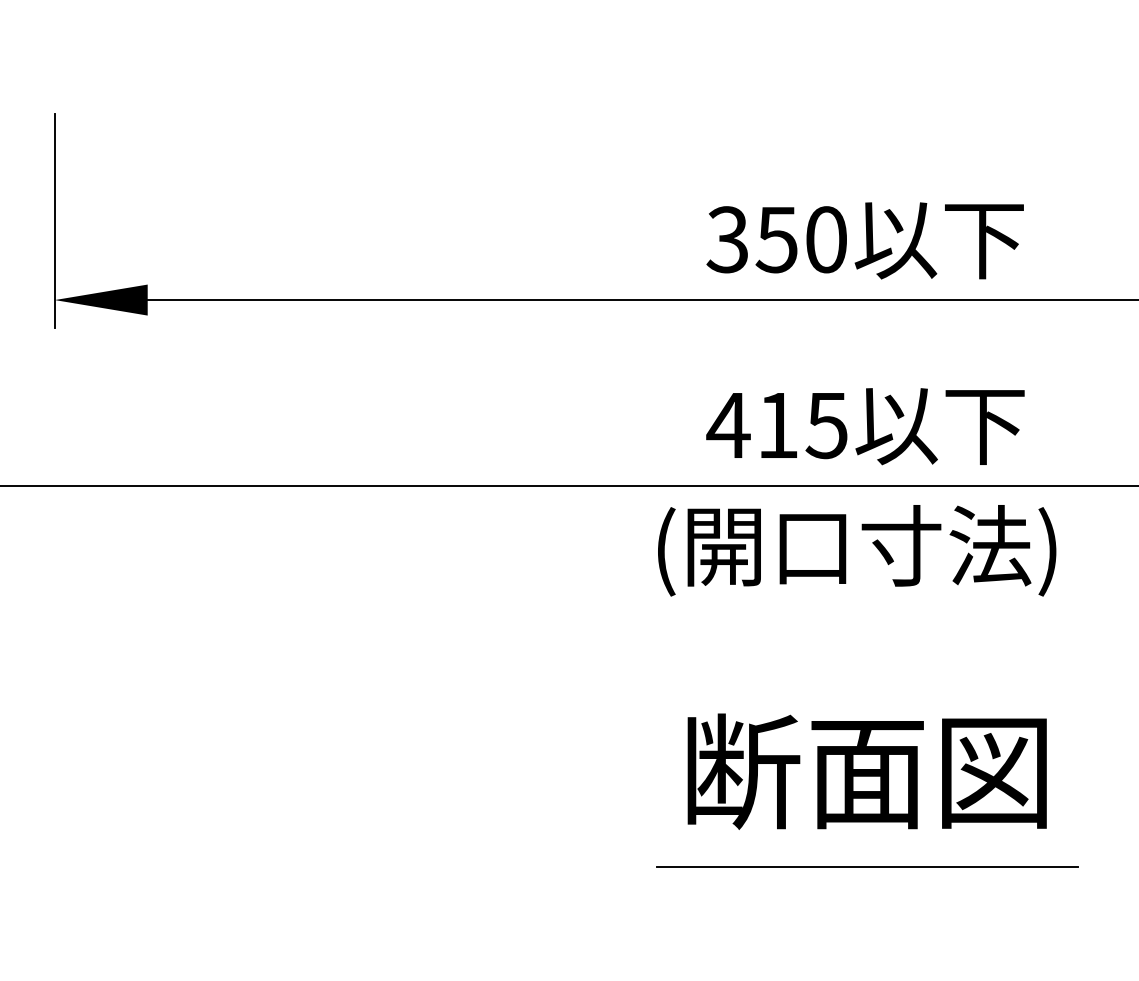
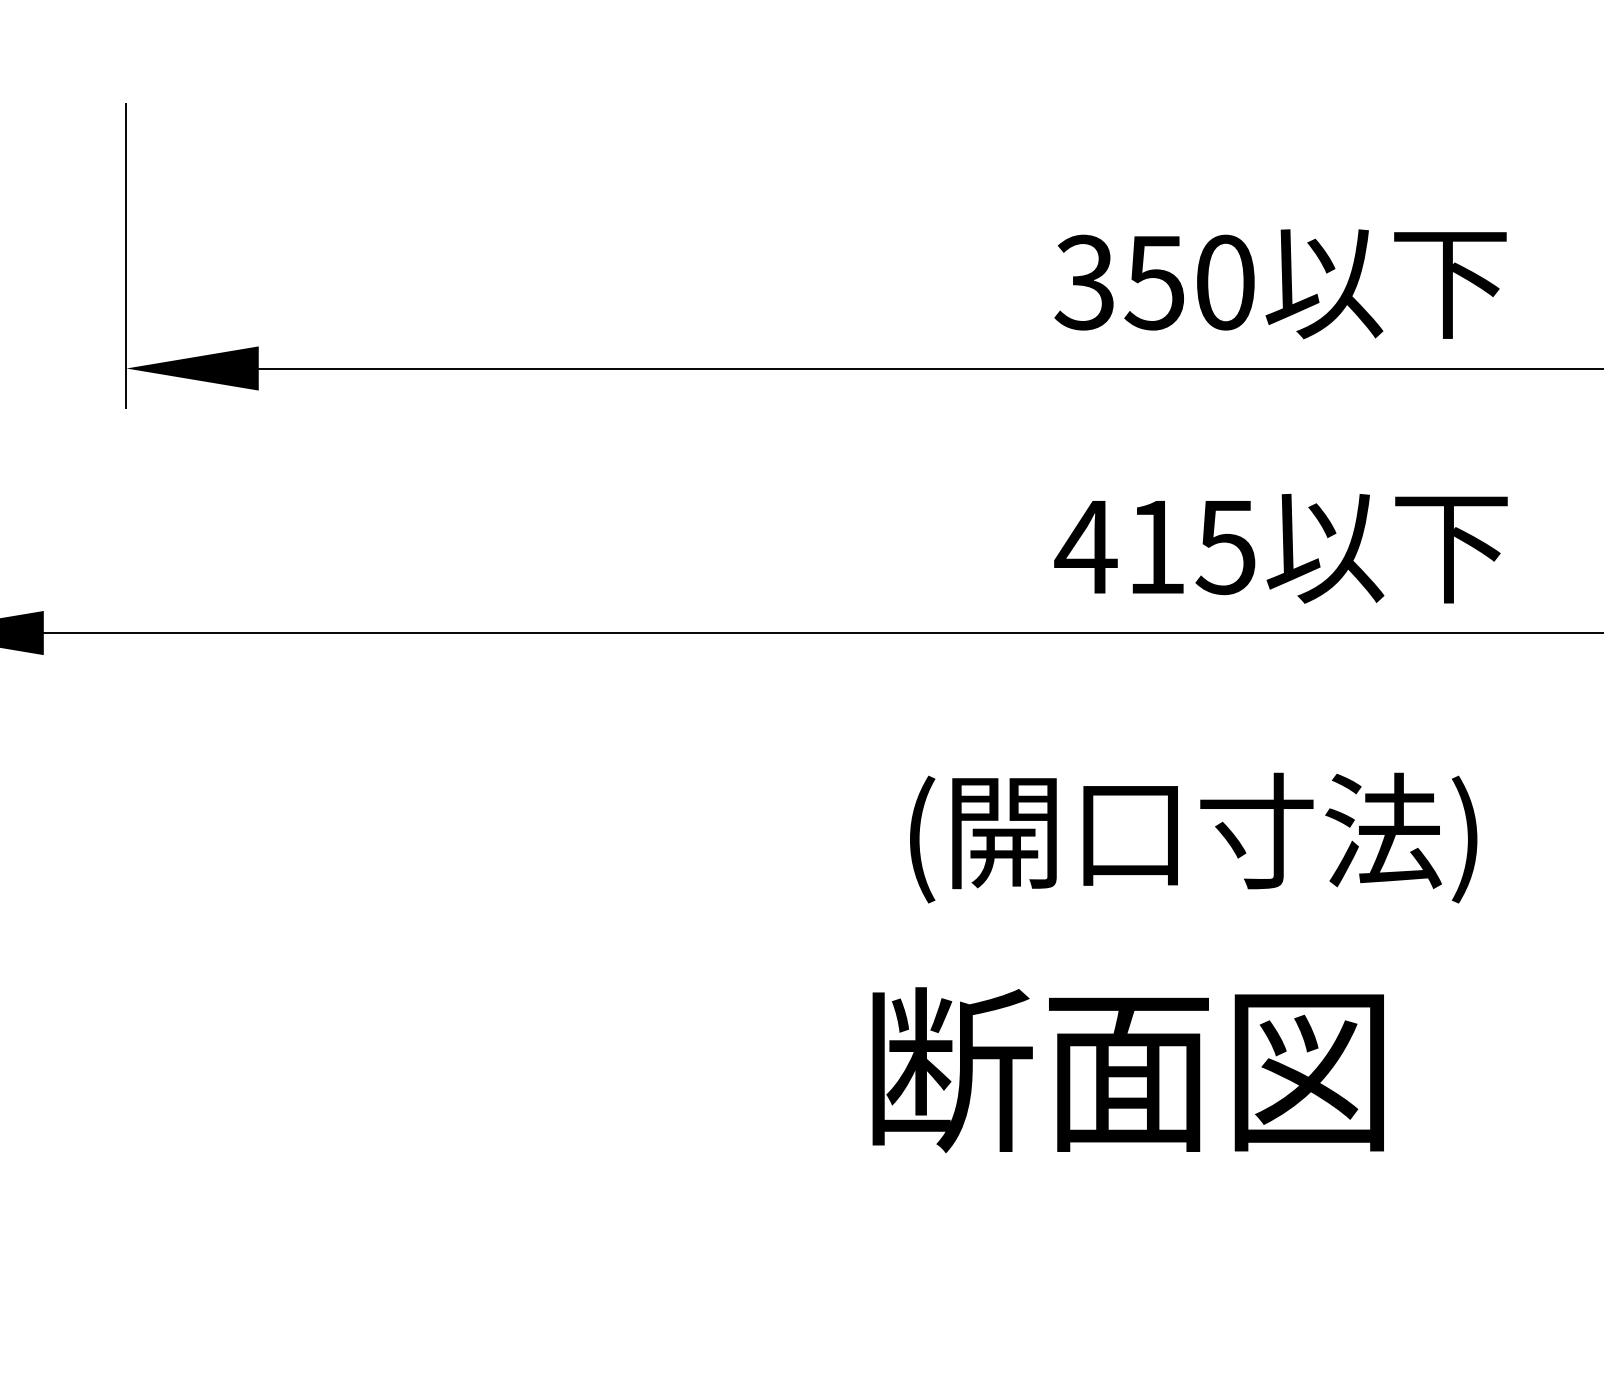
text: (857, 550) -> (1194, 837), moved
text: (866, 771) -> (1127, 1069), moved
line: (867, 866) -> (1283, 1175), removed

